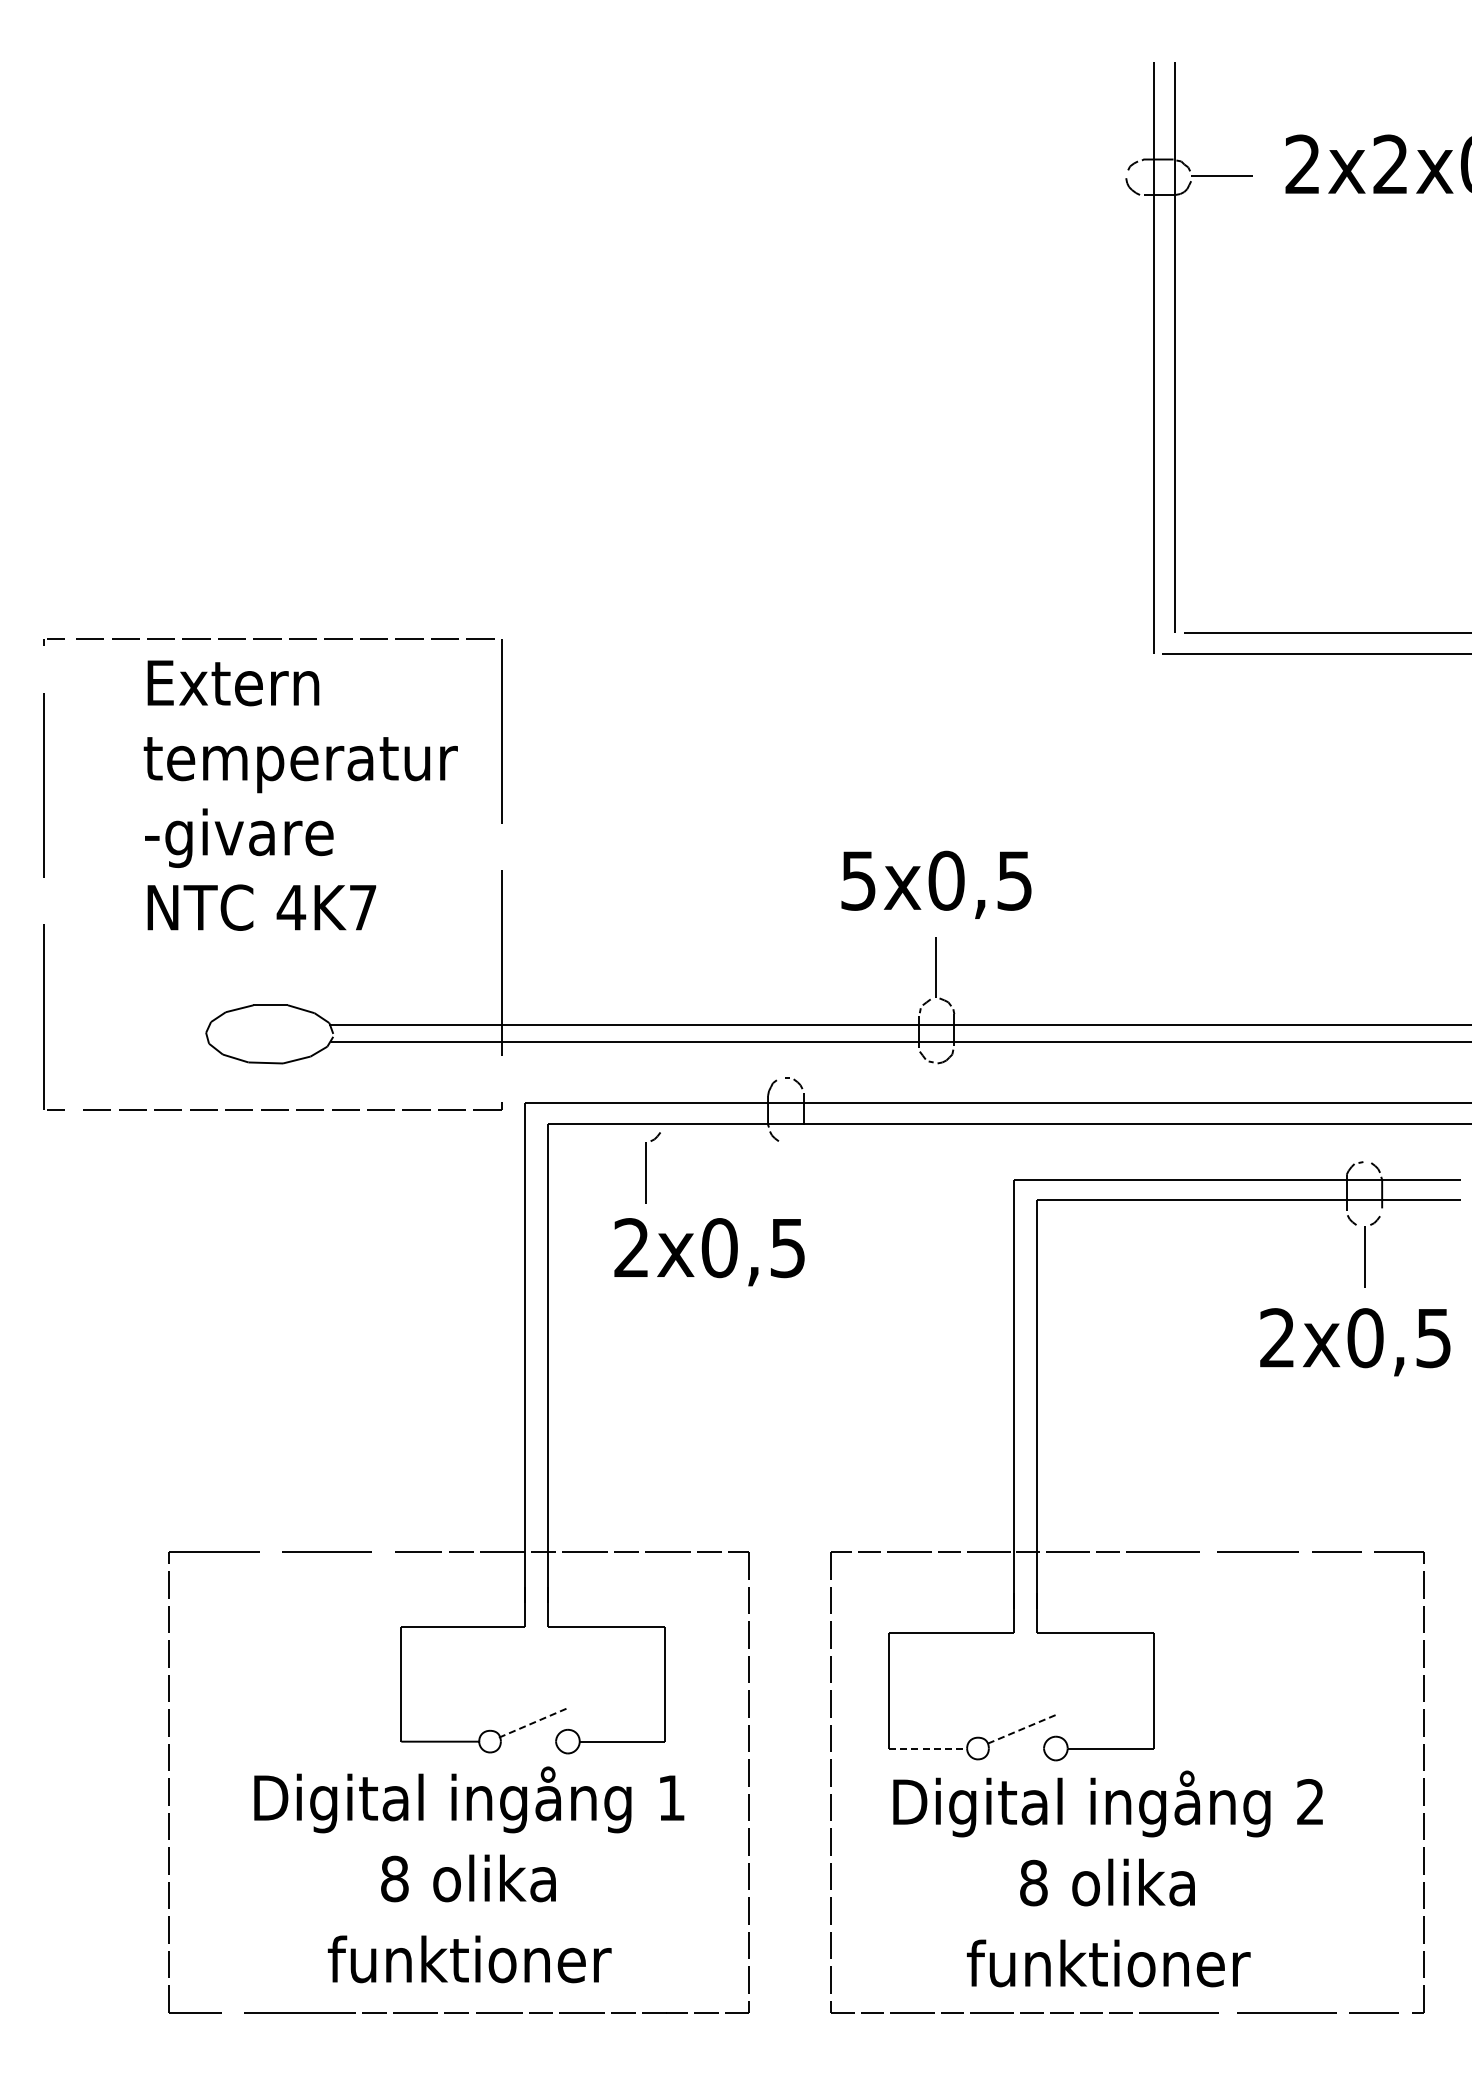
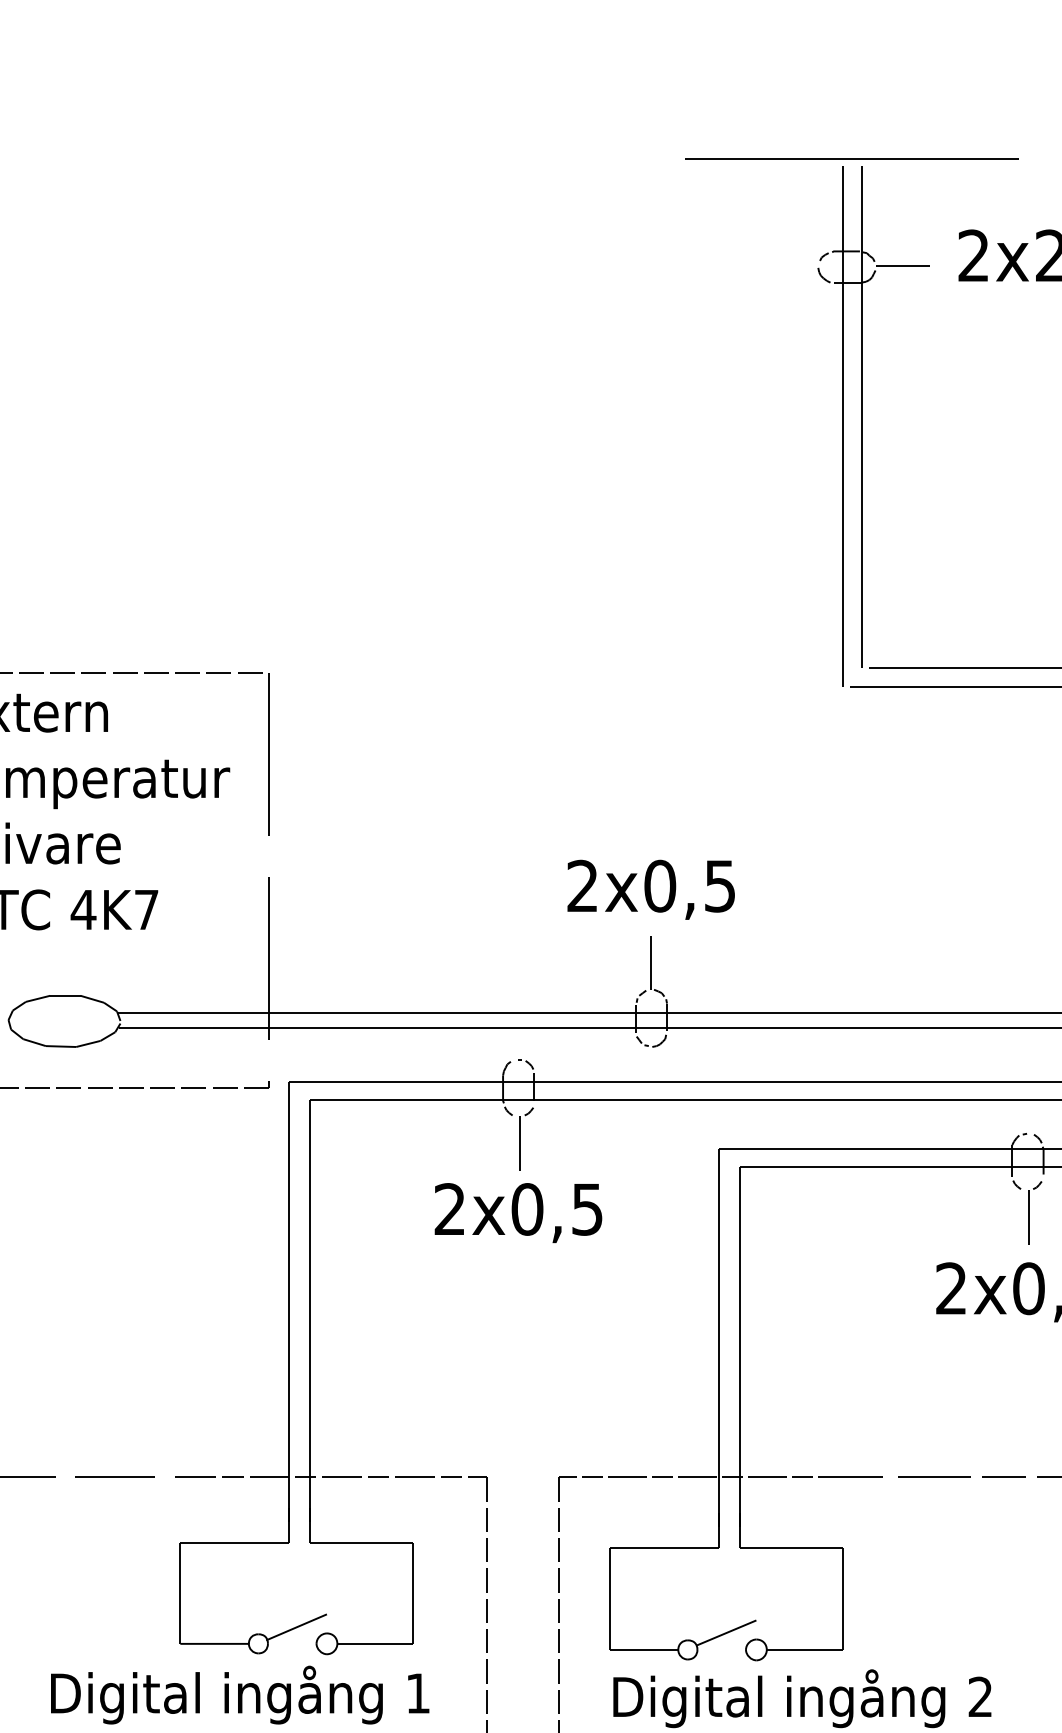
line: (1164, 53) -> (852, 158), added
text: (858, 880) -> (582, 885), 5x0,5 -> 2x0,5
part: (652, 1167) -> (526, 1138), moved
text: (709, 1252) -> (518, 1213), moved
line: (533, 1722) -> (296, 1627), dashed -> solid
line: (1021, 1729) -> (726, 1633), dashed -> solid
line: (929, 1748) -> (645, 1649), dashed -> solid

